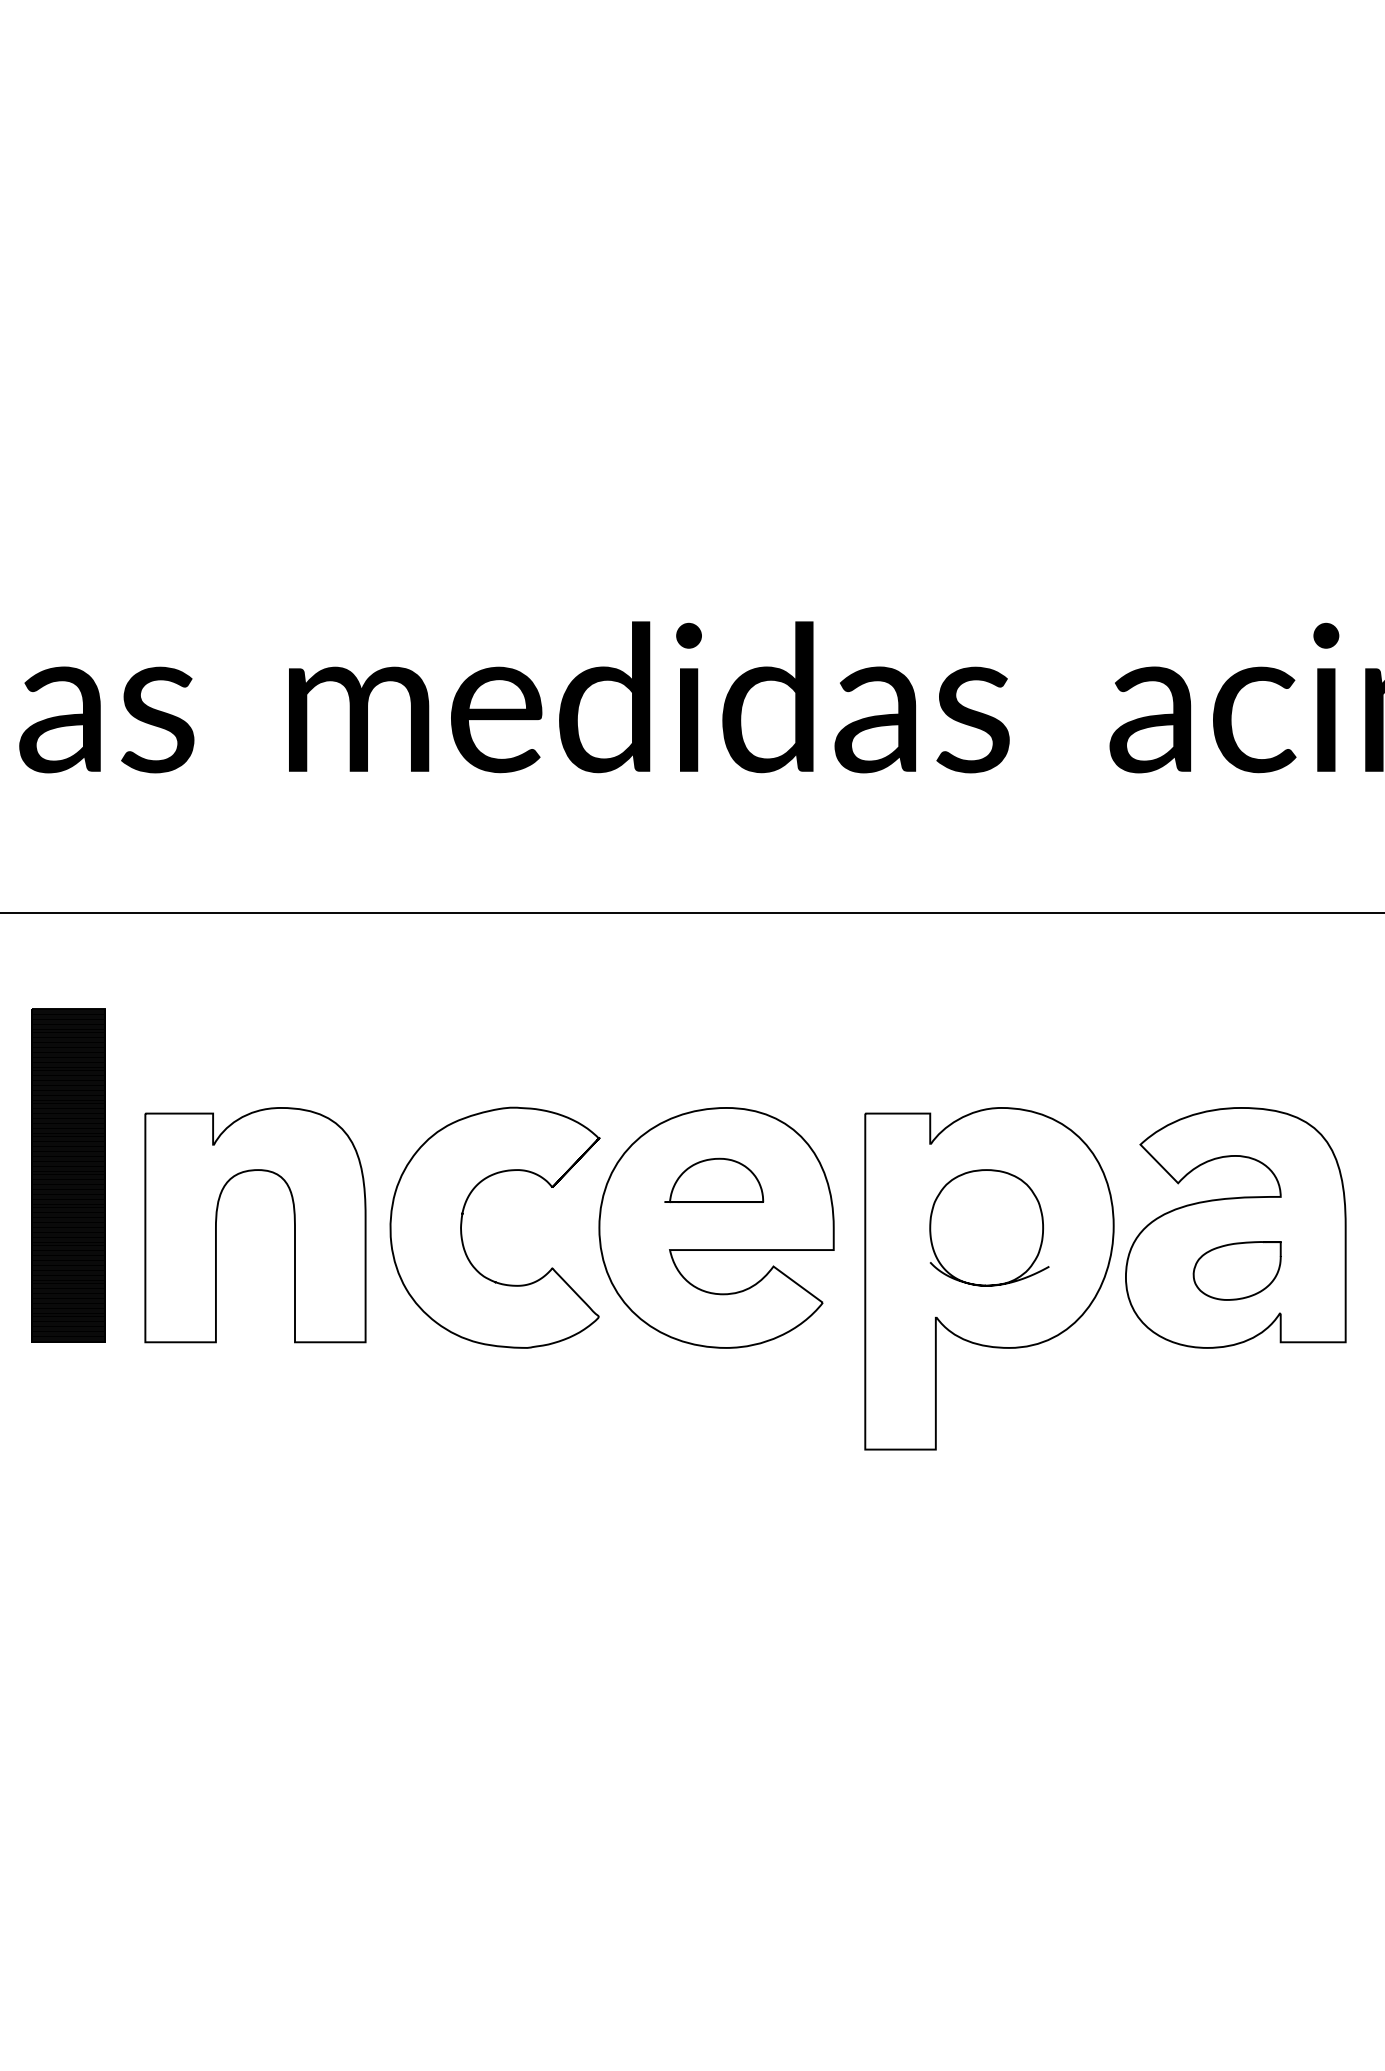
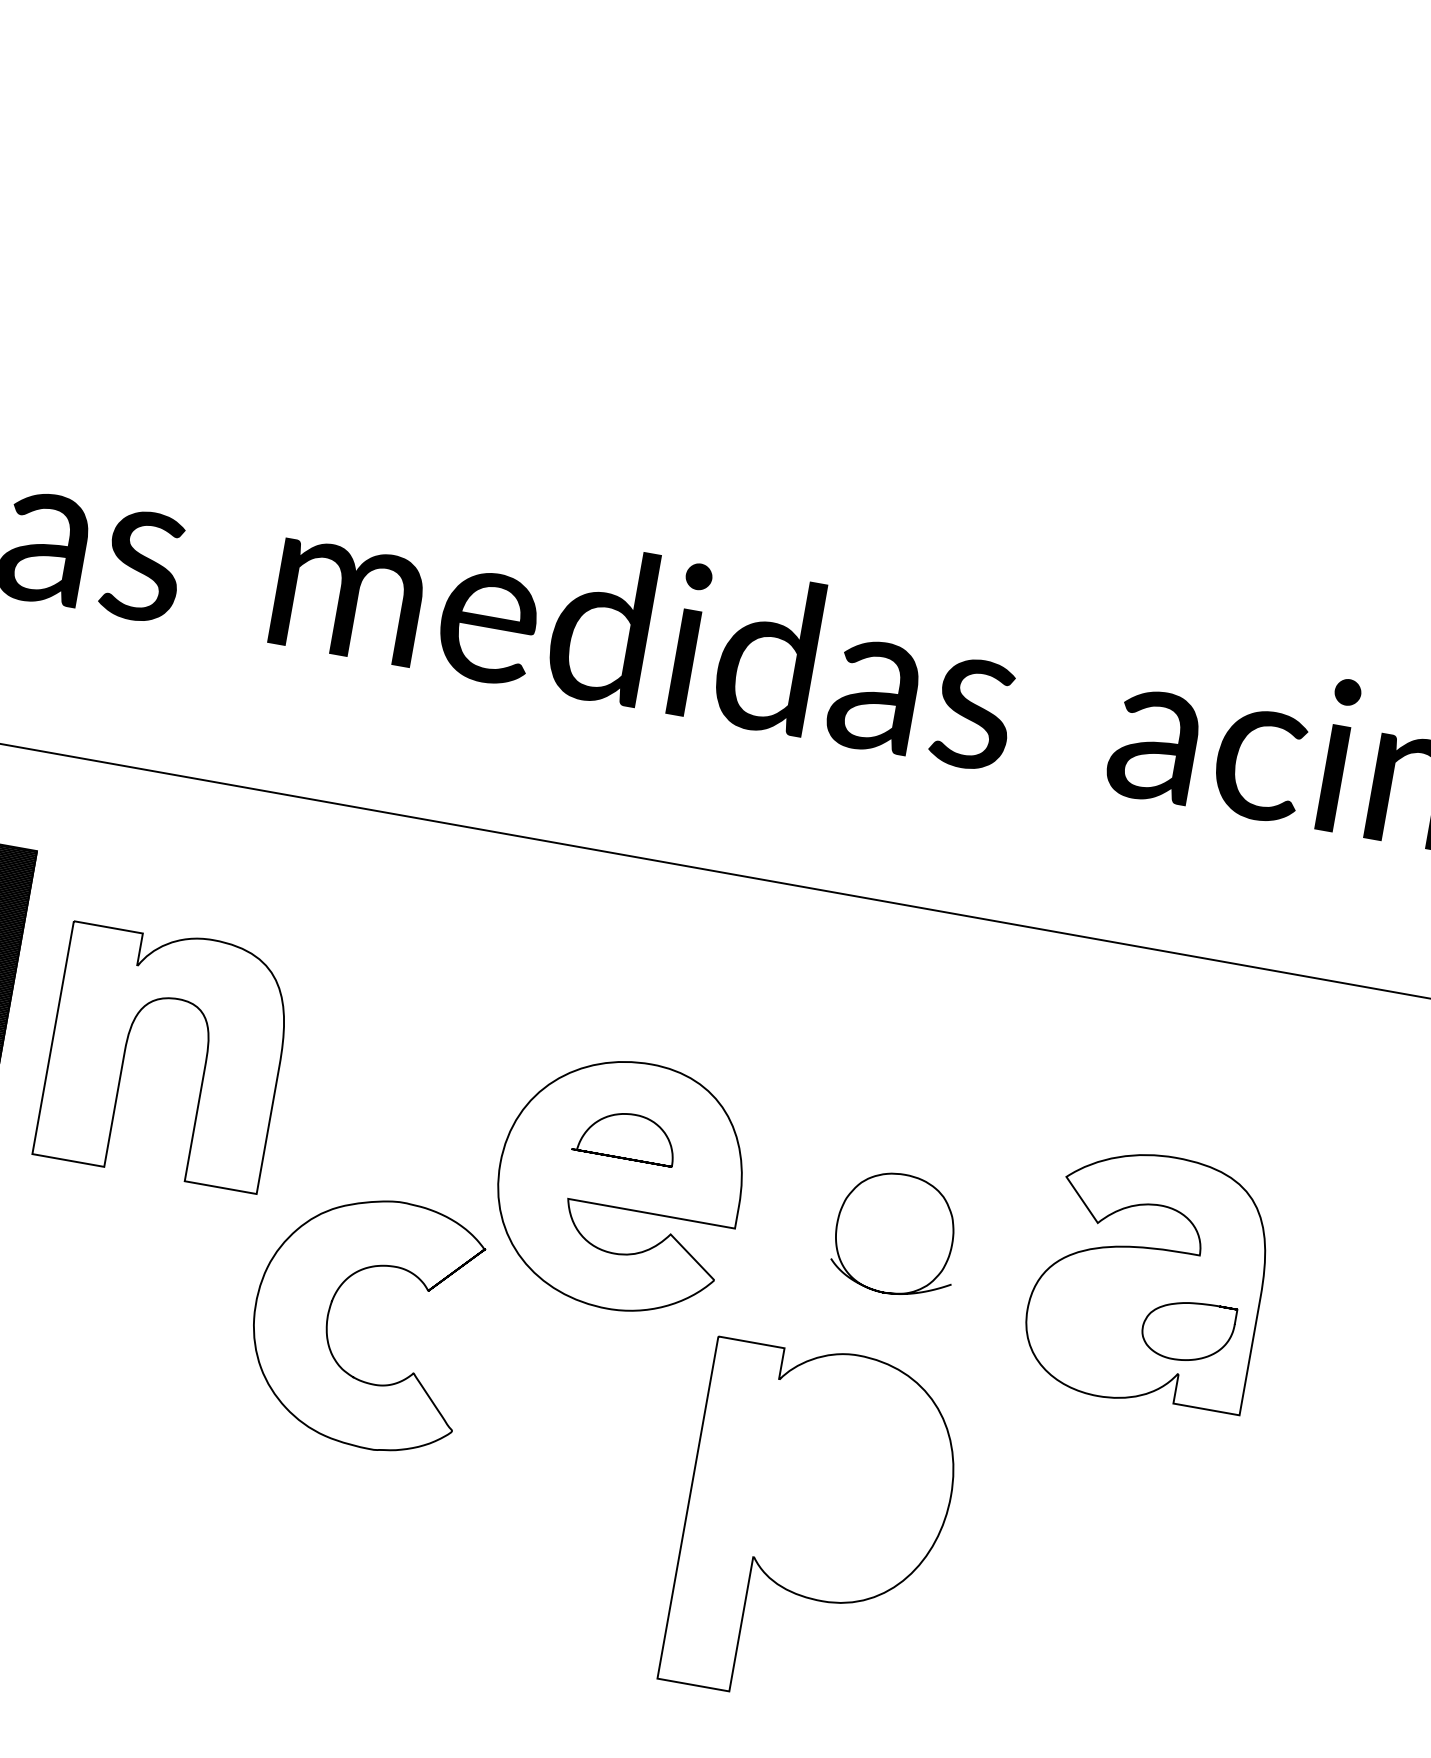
part: (217, 1219) -> (128, 1042), moved
part: (462, 1224) -> (330, 1312), moved
part: (1236, 1270) -> (1187, 1330), moved
part: (989, 1278) -> (815, 1526), moved

